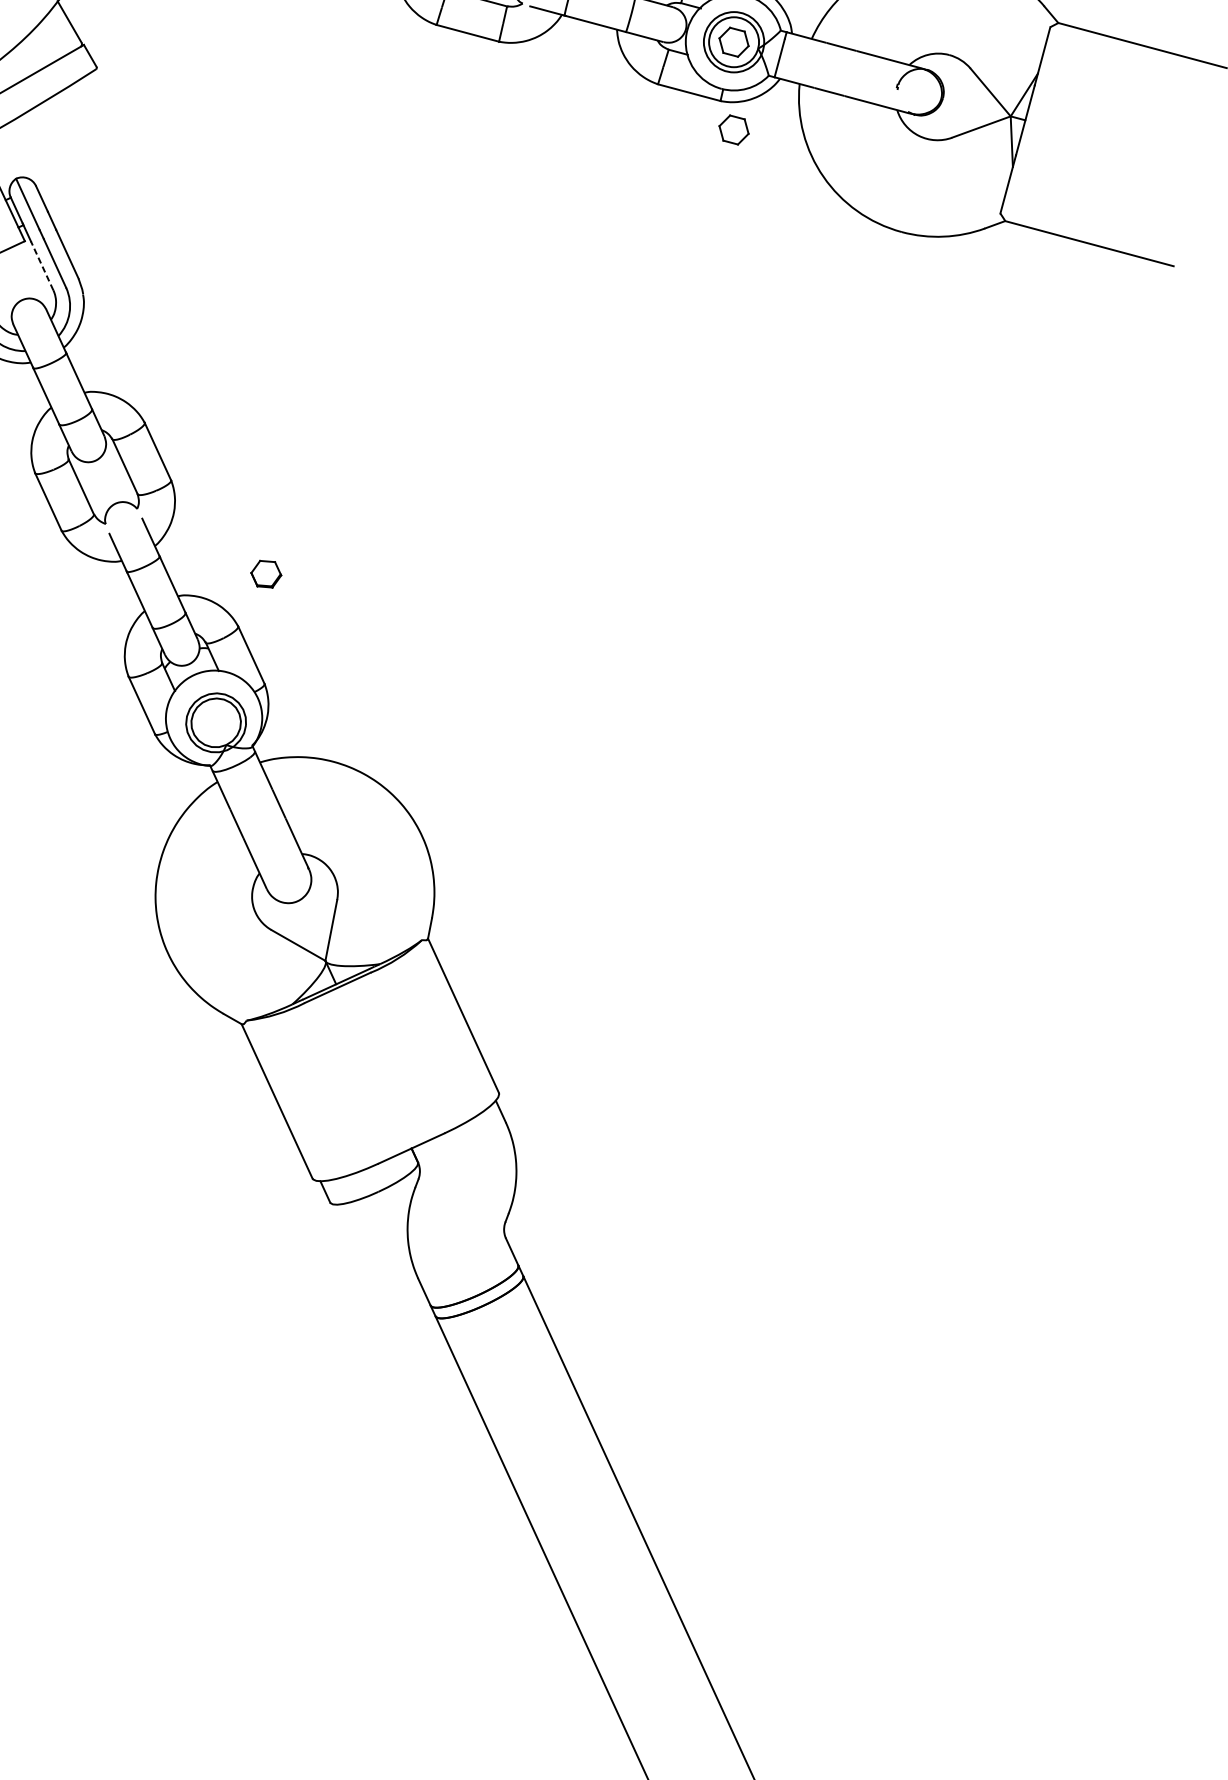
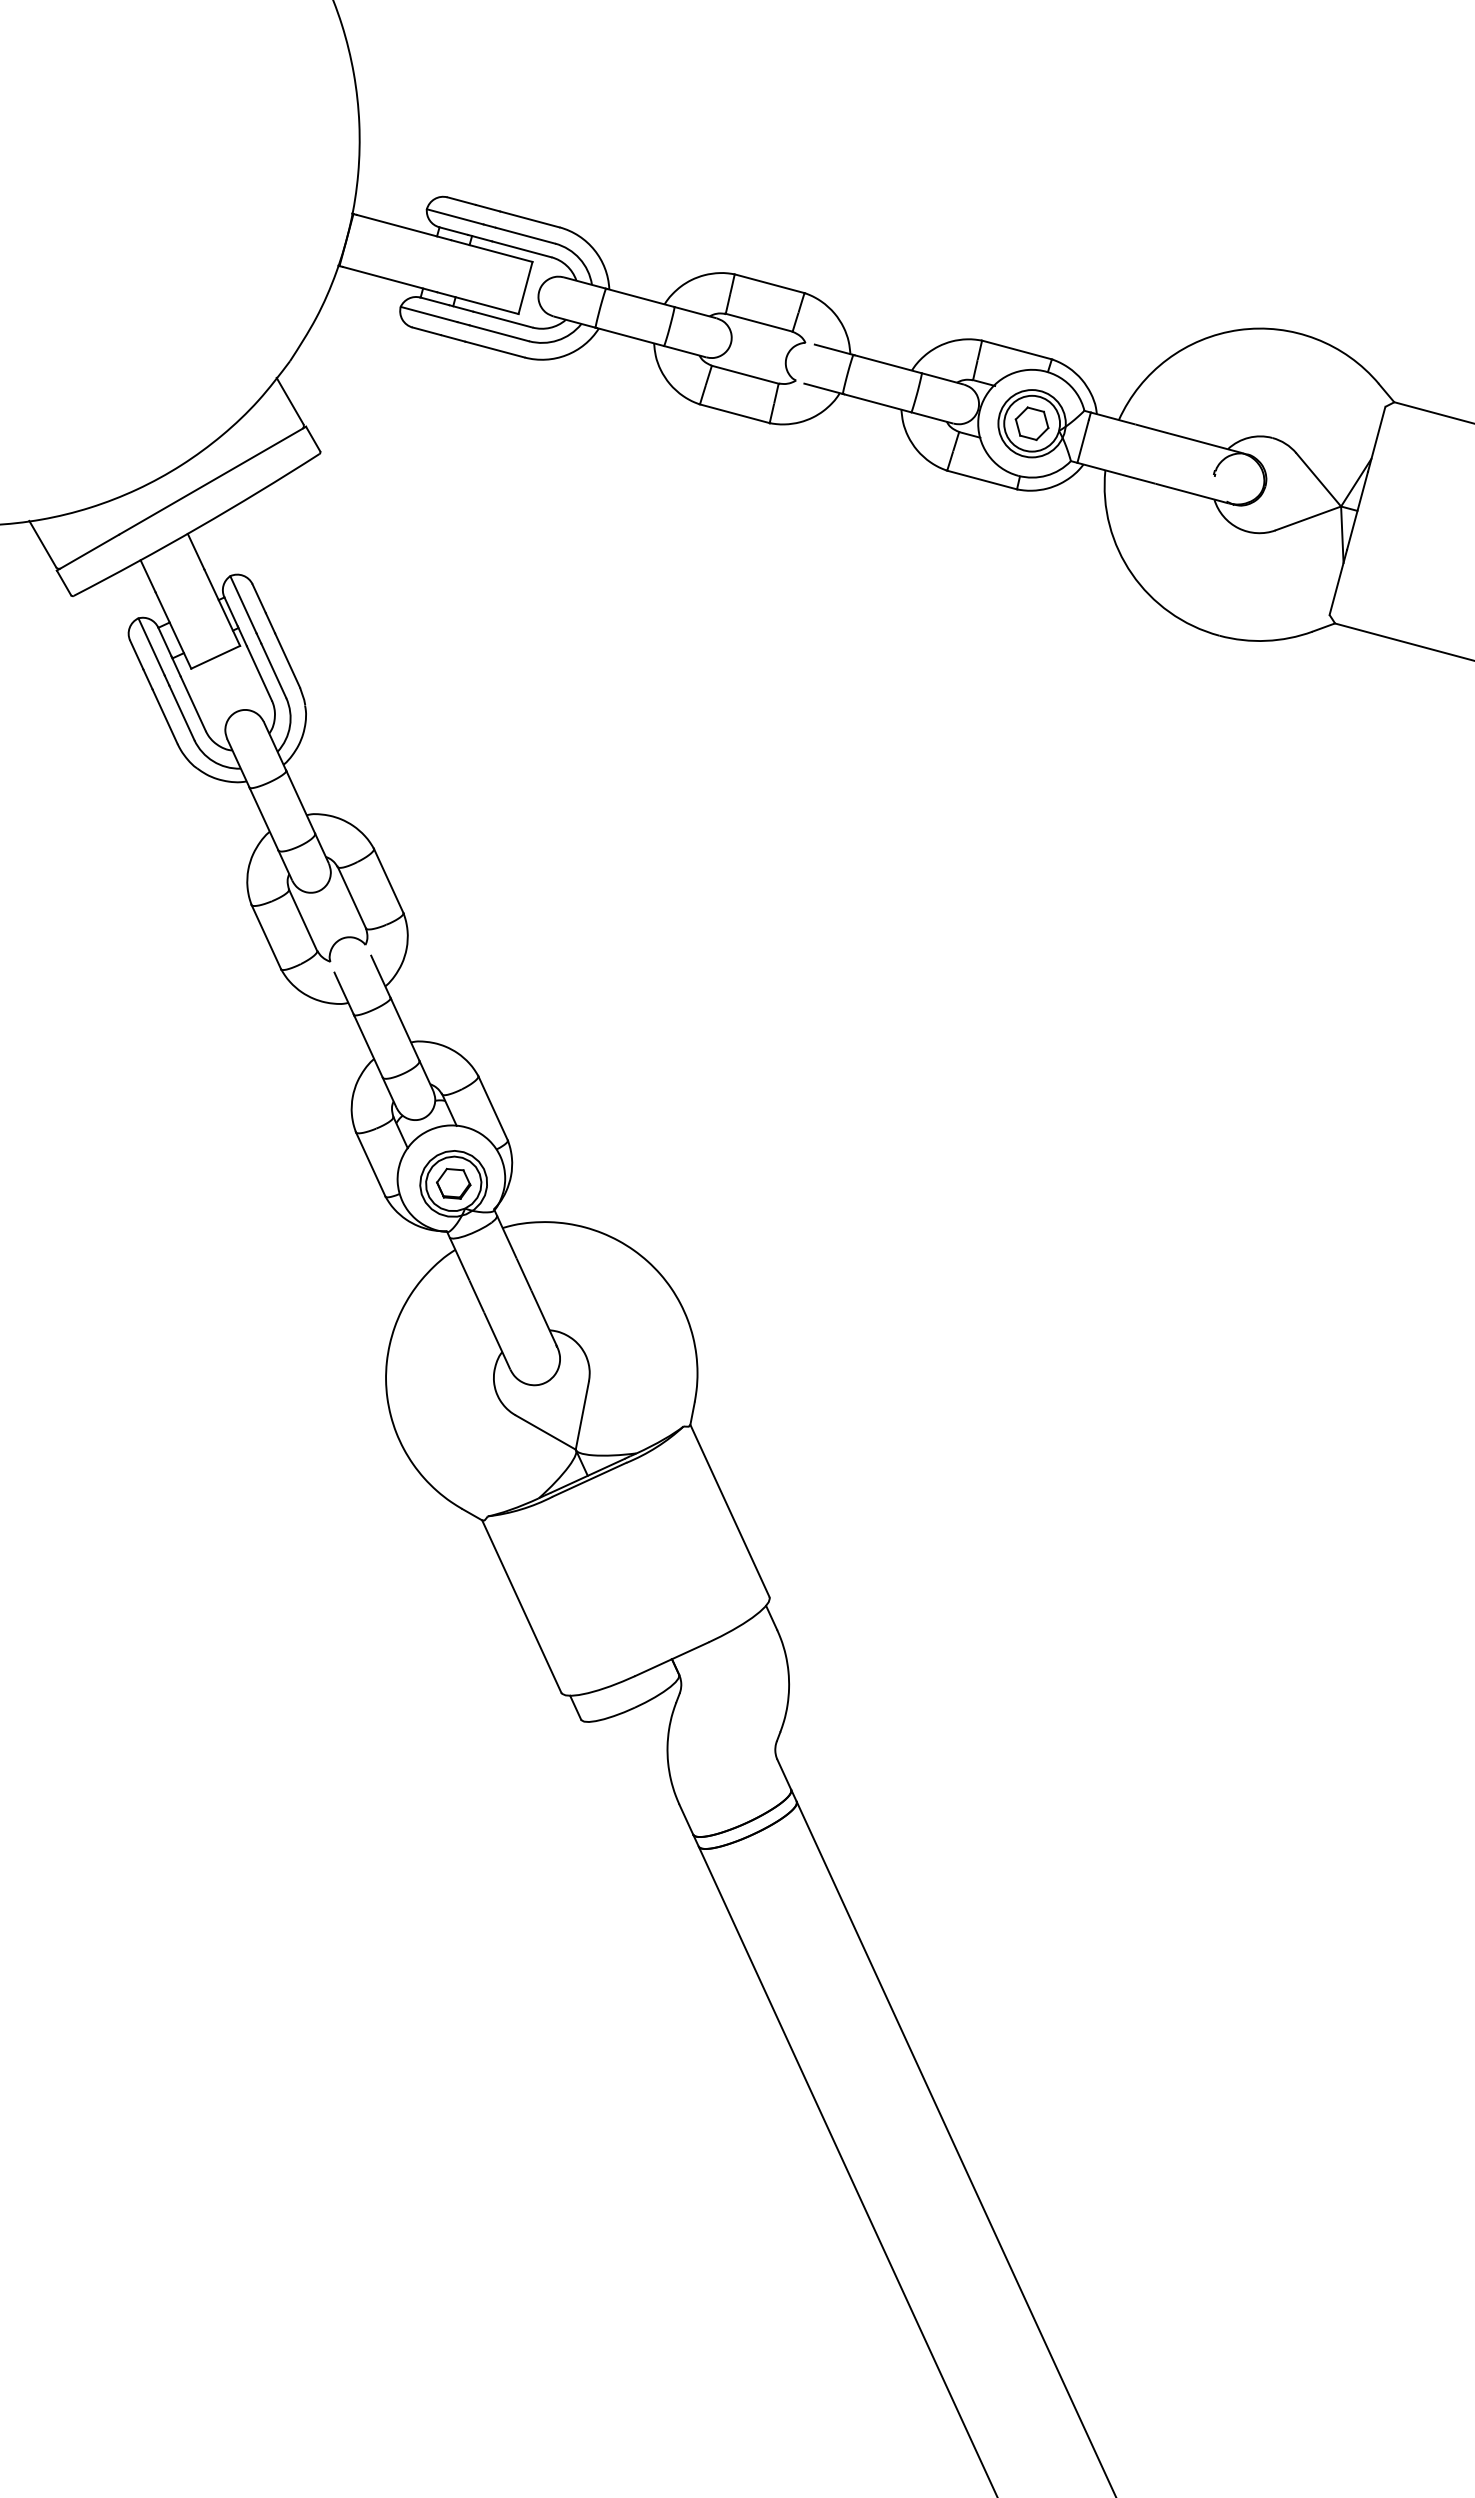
part: (733, 129) -> (1031, 521), removed
line: (42, 265) -> (259, 673), dashed -> solid
part: (266, 573) -> (453, 1183), moved

